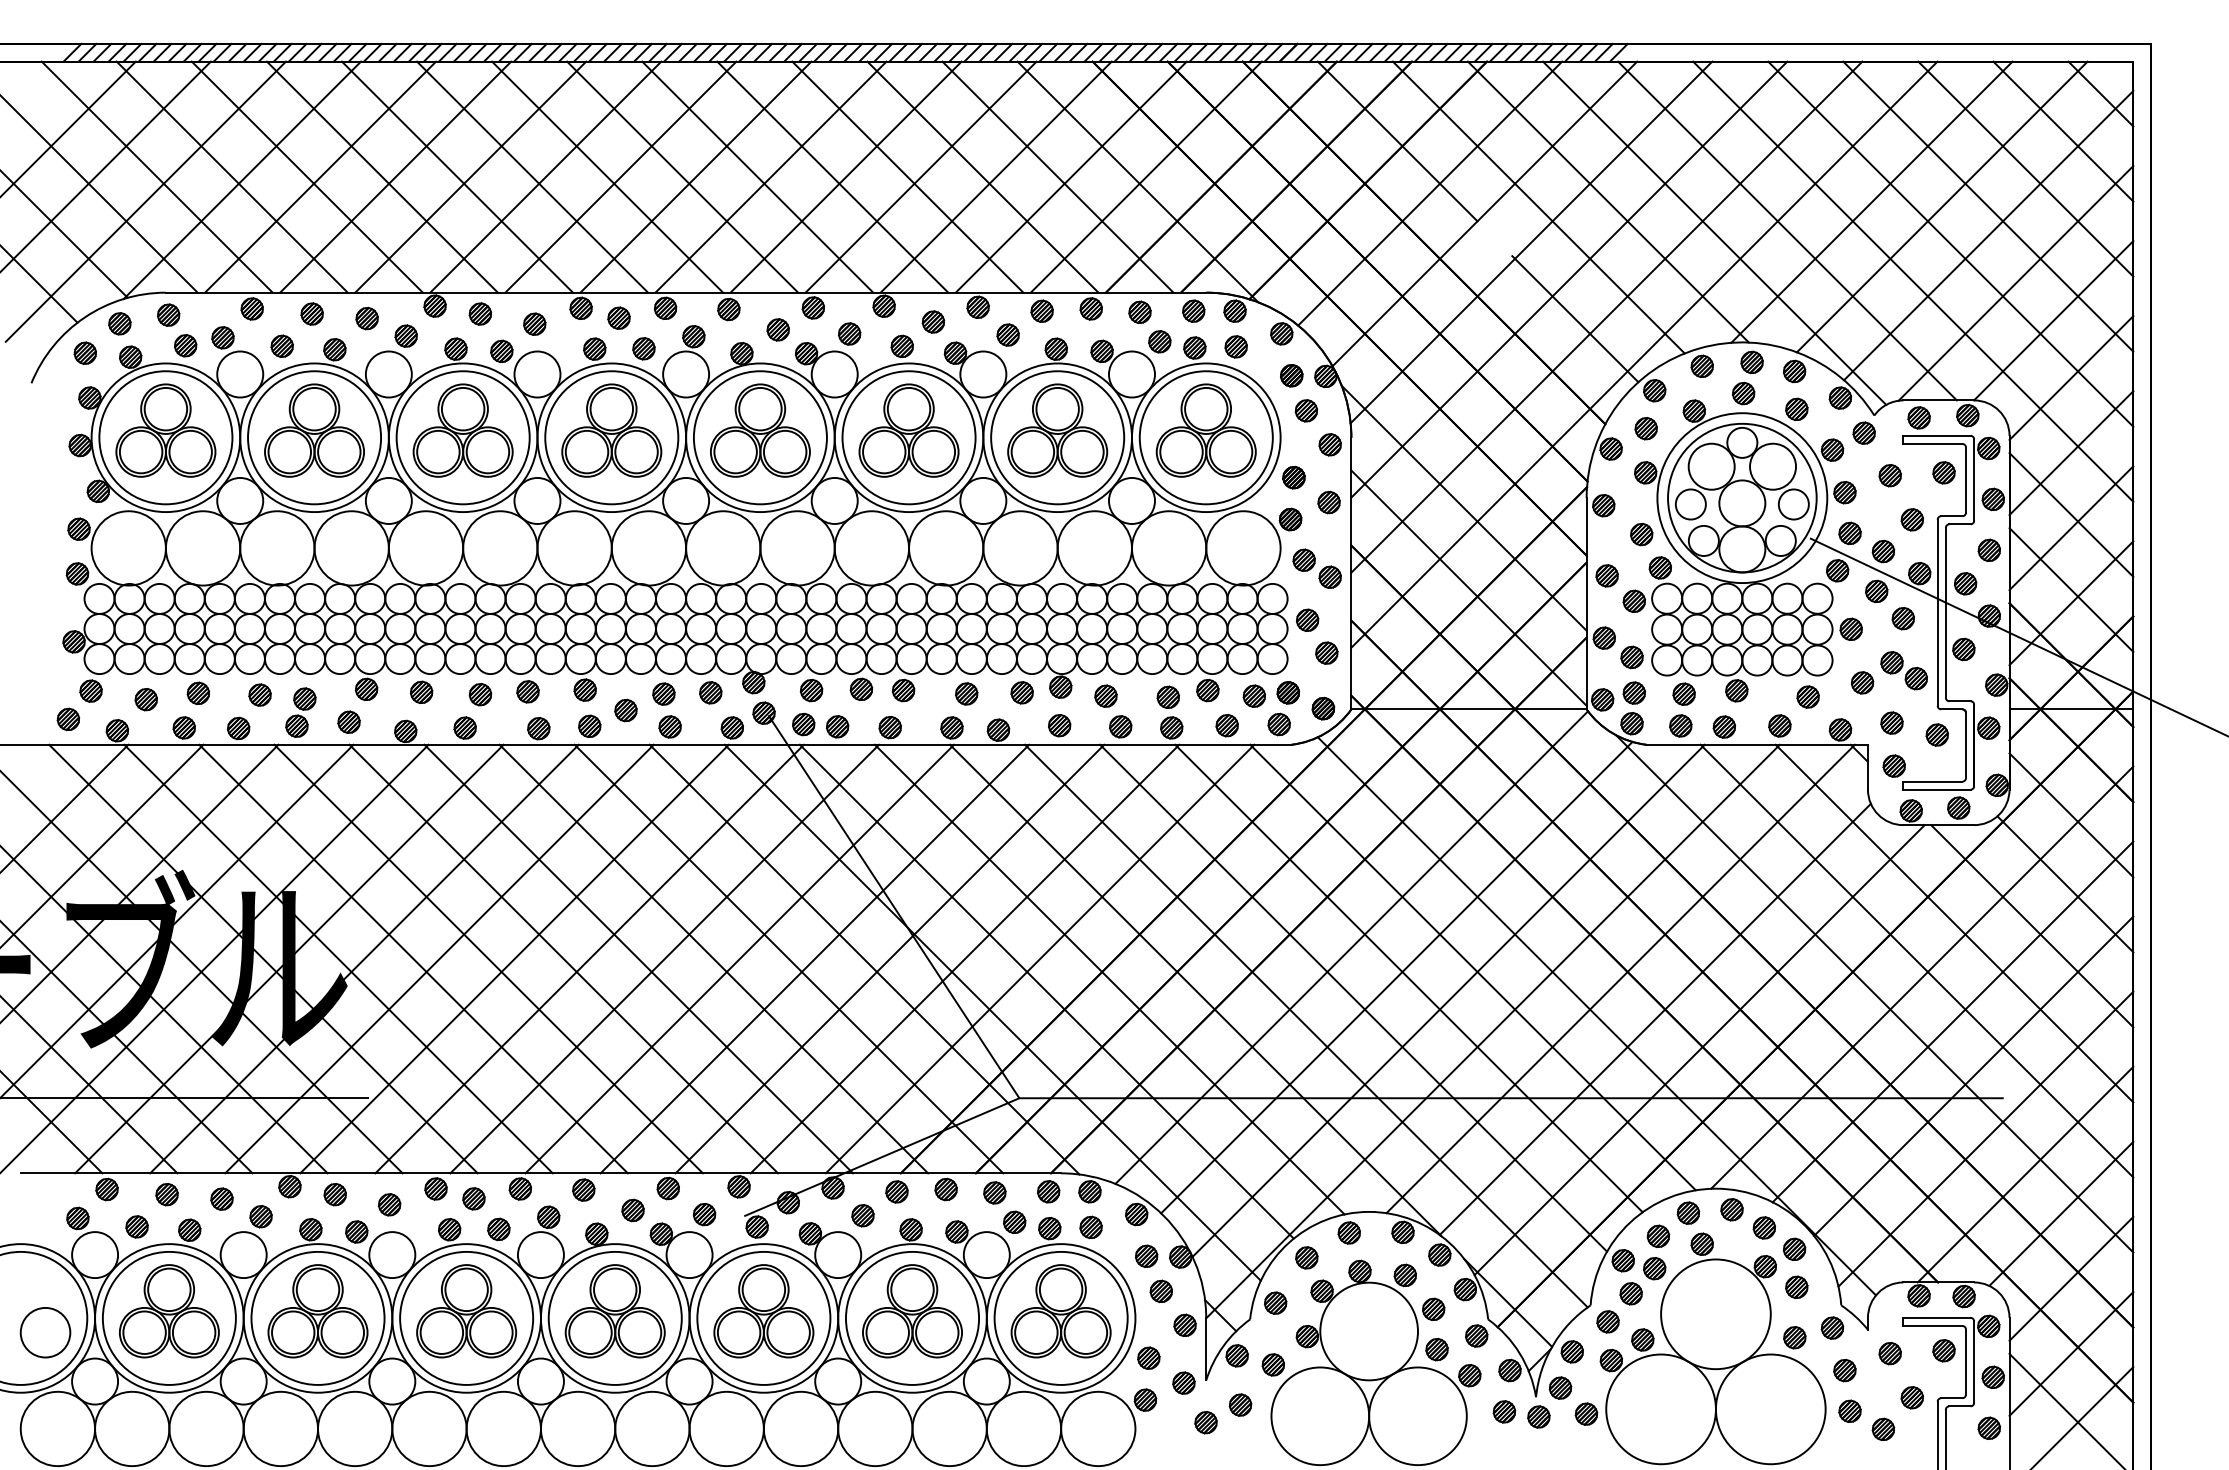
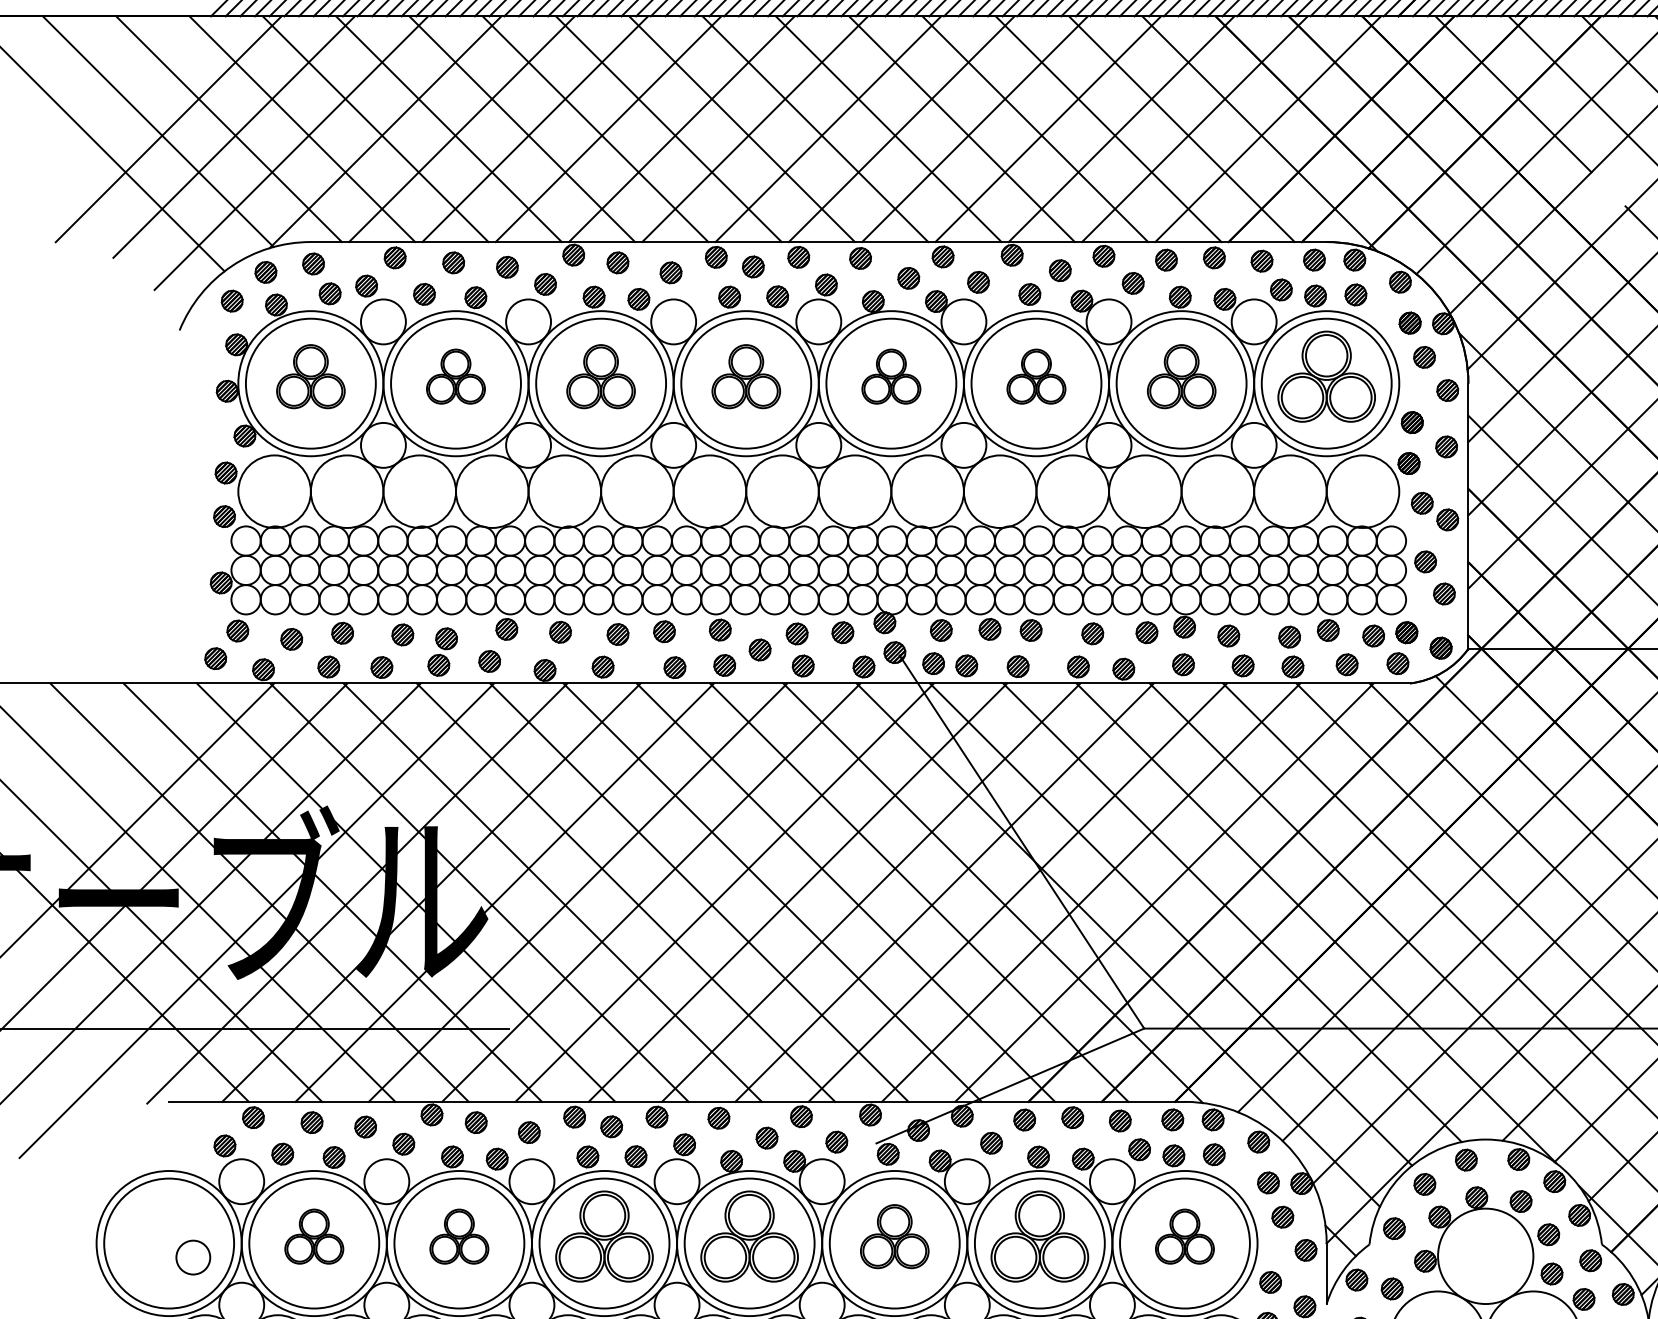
part: (165, 430) -> (310, 376), size x0.7
part: (314, 430) -> (455, 376), size x0.6
part: (462, 430) -> (600, 376), size x0.7
part: (611, 430) -> (745, 376), size x0.7
part: (760, 430) -> (891, 376), size x0.6
part: (908, 430) -> (1035, 376), size x0.6
part: (1057, 430) -> (1181, 376), size x0.7
part: (169, 1311) -> (314, 1236), size x0.6
part: (317, 1311) -> (458, 1236), size x0.6
part: (763, 1311) -> (894, 1236), size x0.7
part: (1060, 1311) -> (1184, 1236), size x0.6
circle: (45, 1332) -> (193, 1257), size x0.7

